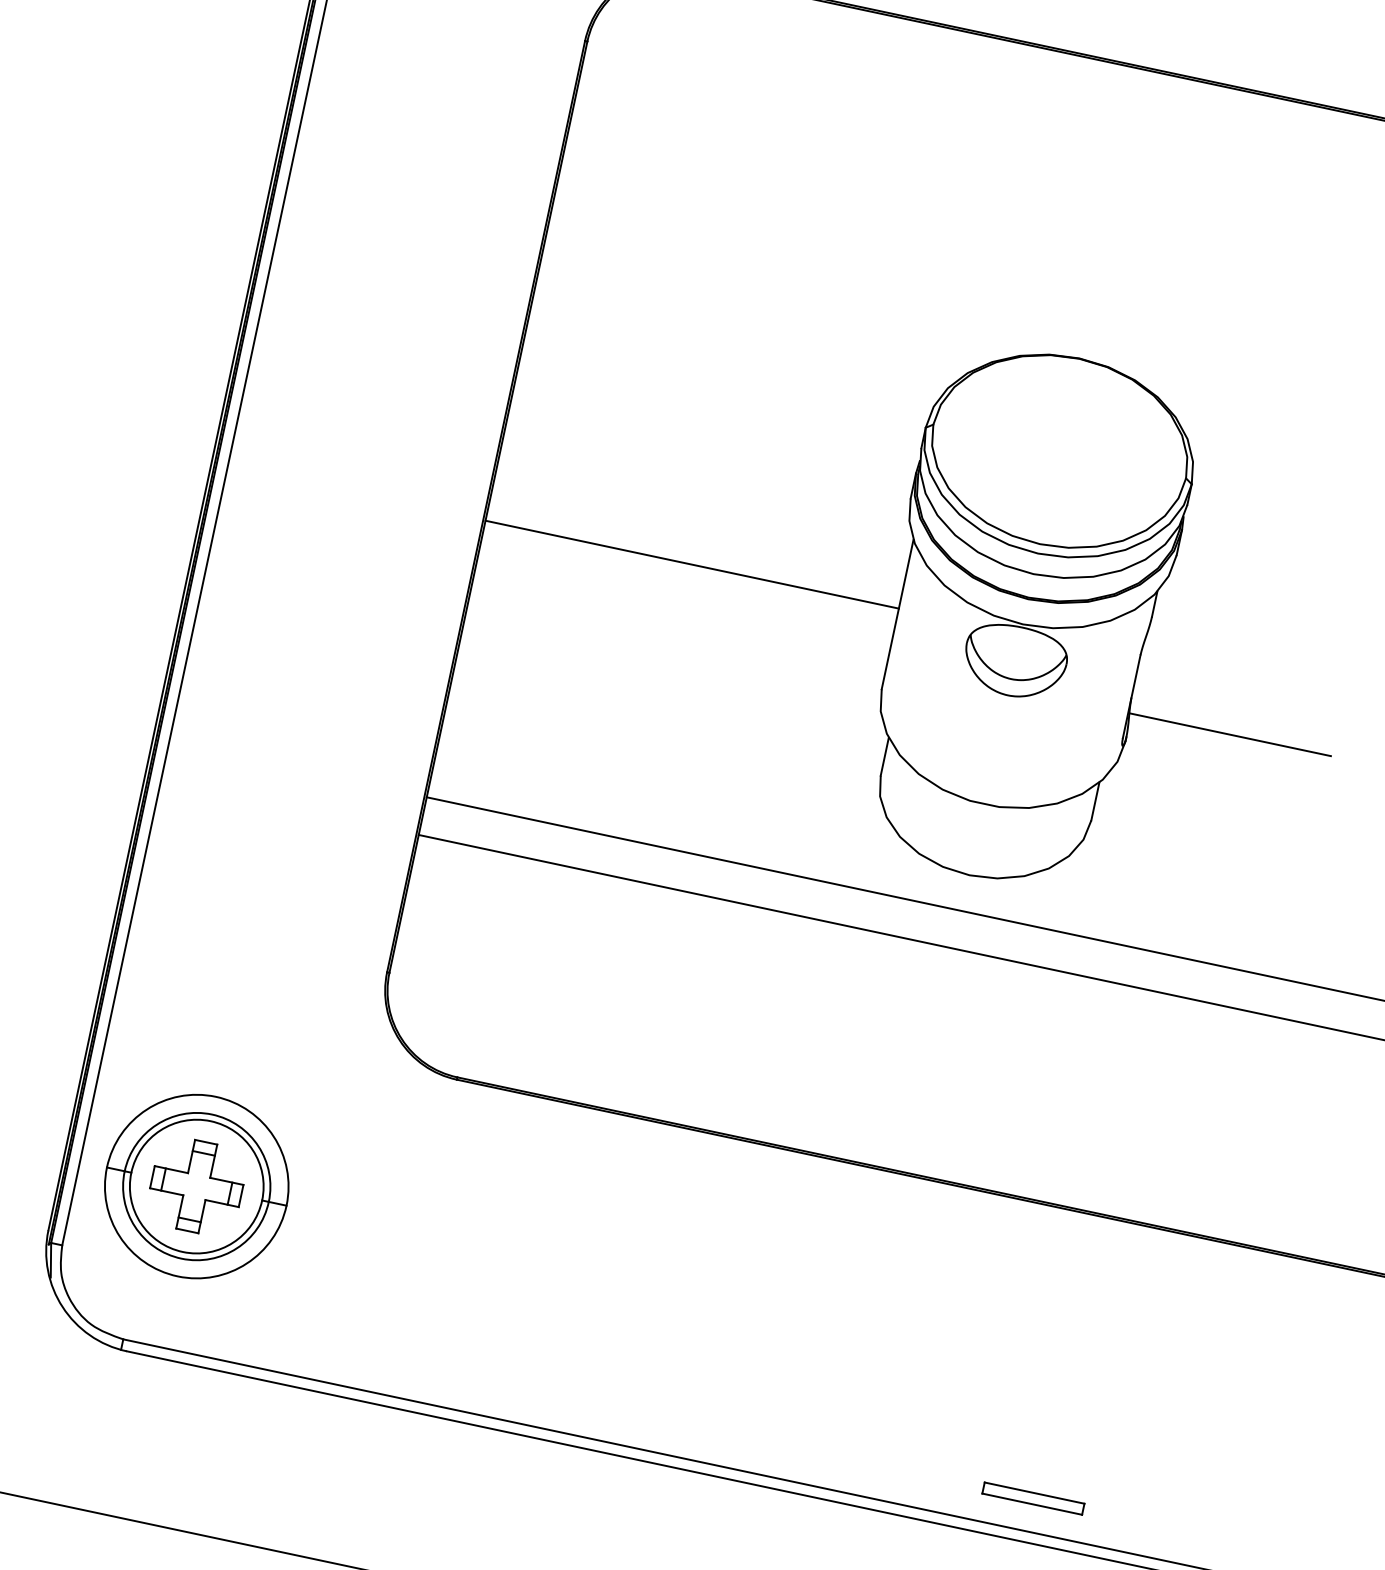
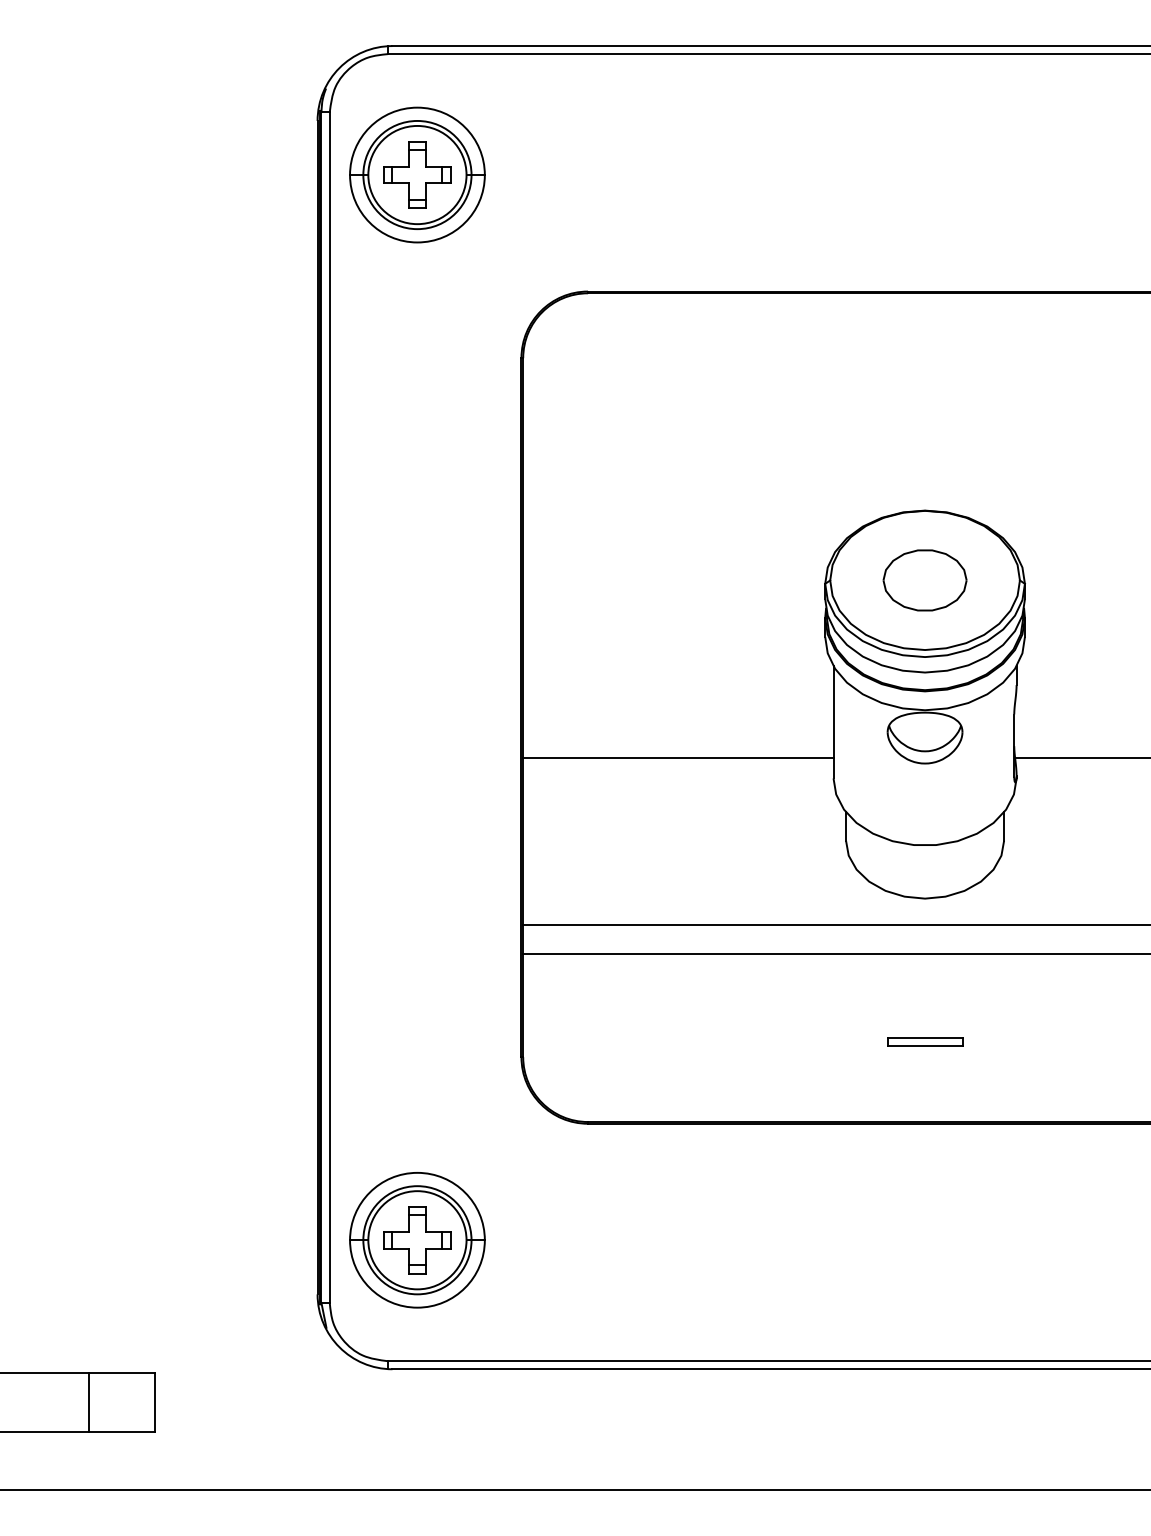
part: (1058, 451) -> (924, 580), added
line: (692, 564) -> (678, 757), moved
part: (1034, 1498) -> (925, 1041), moved

